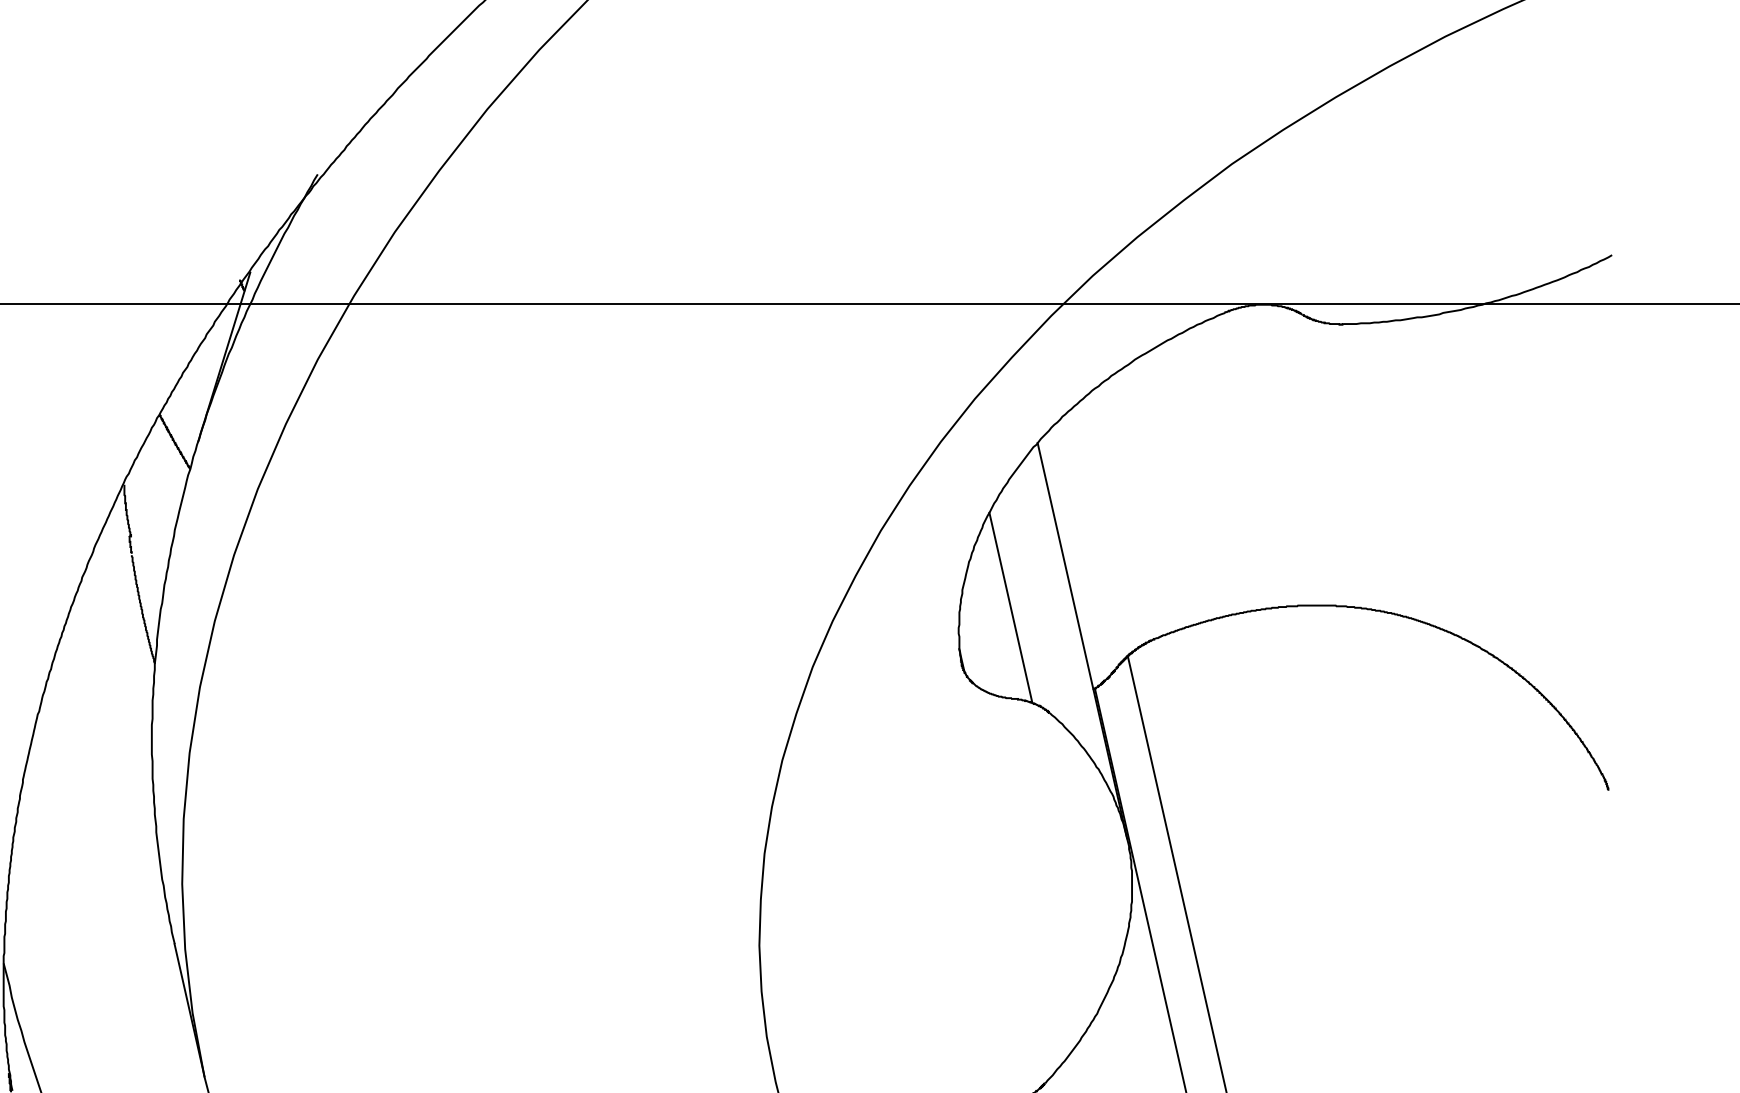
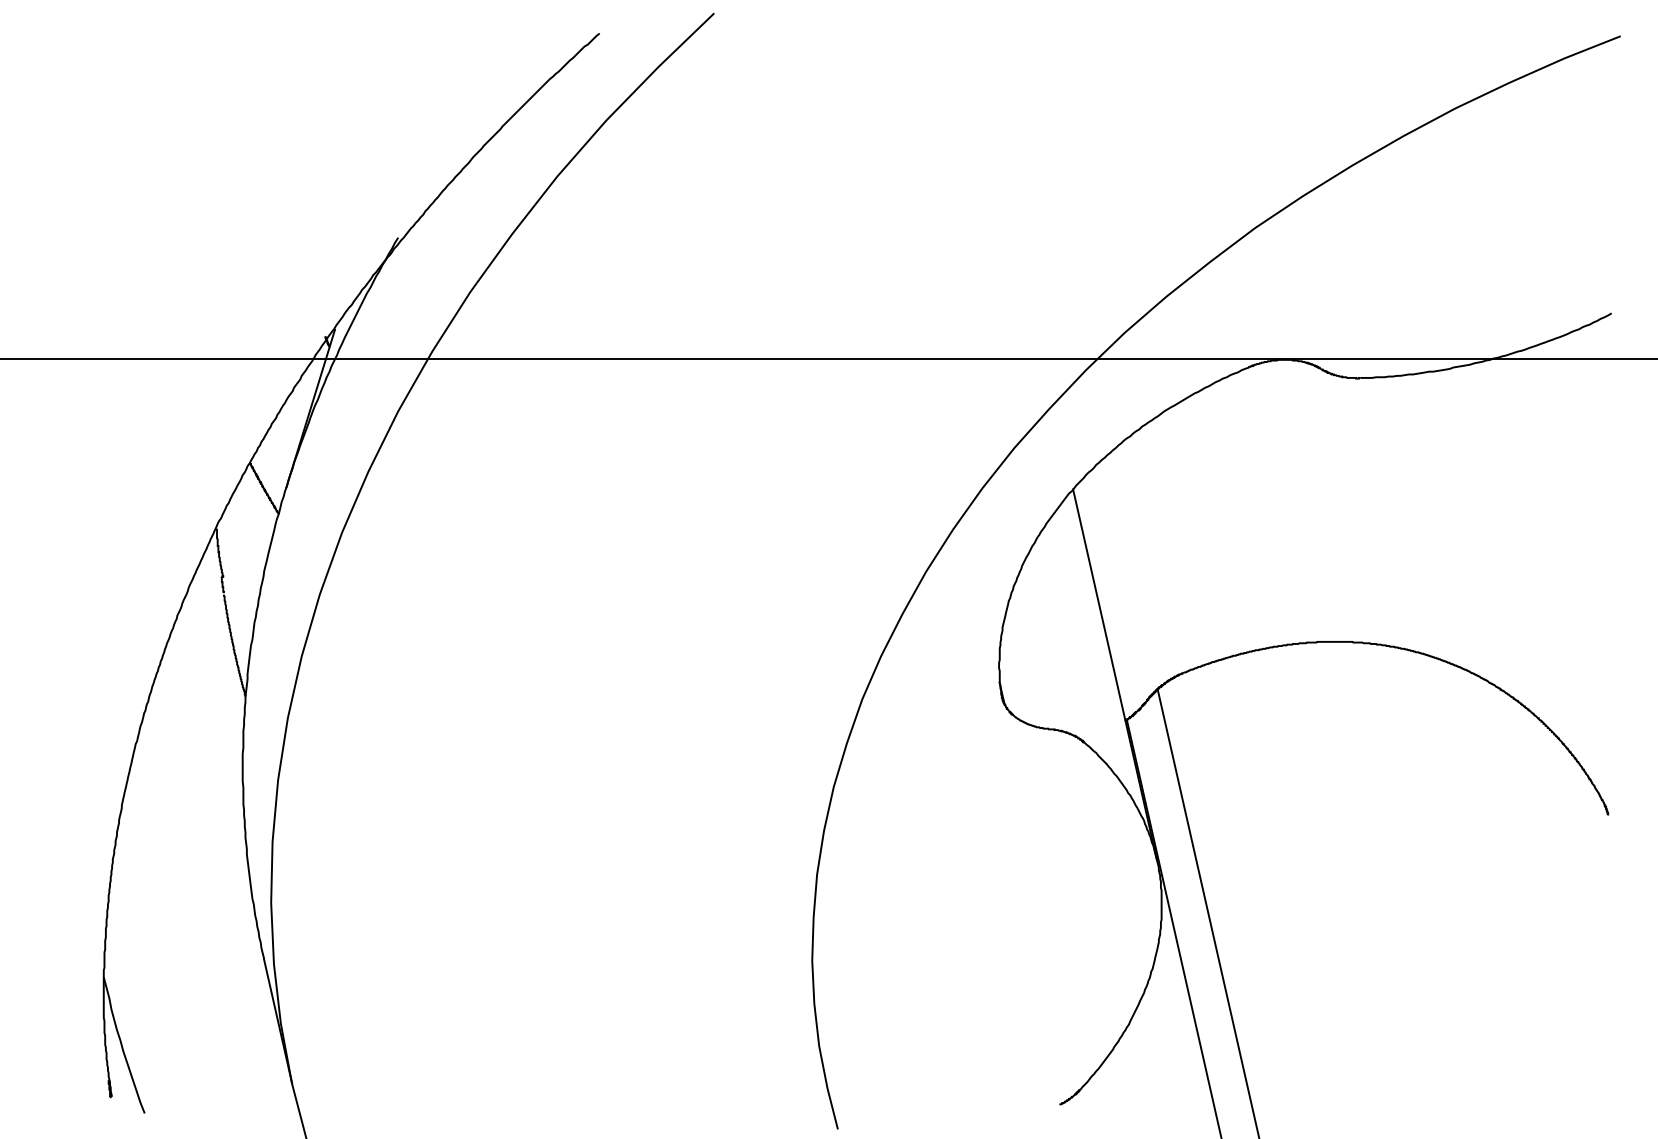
line: (1010, 607) -> (1047, 643), removed

